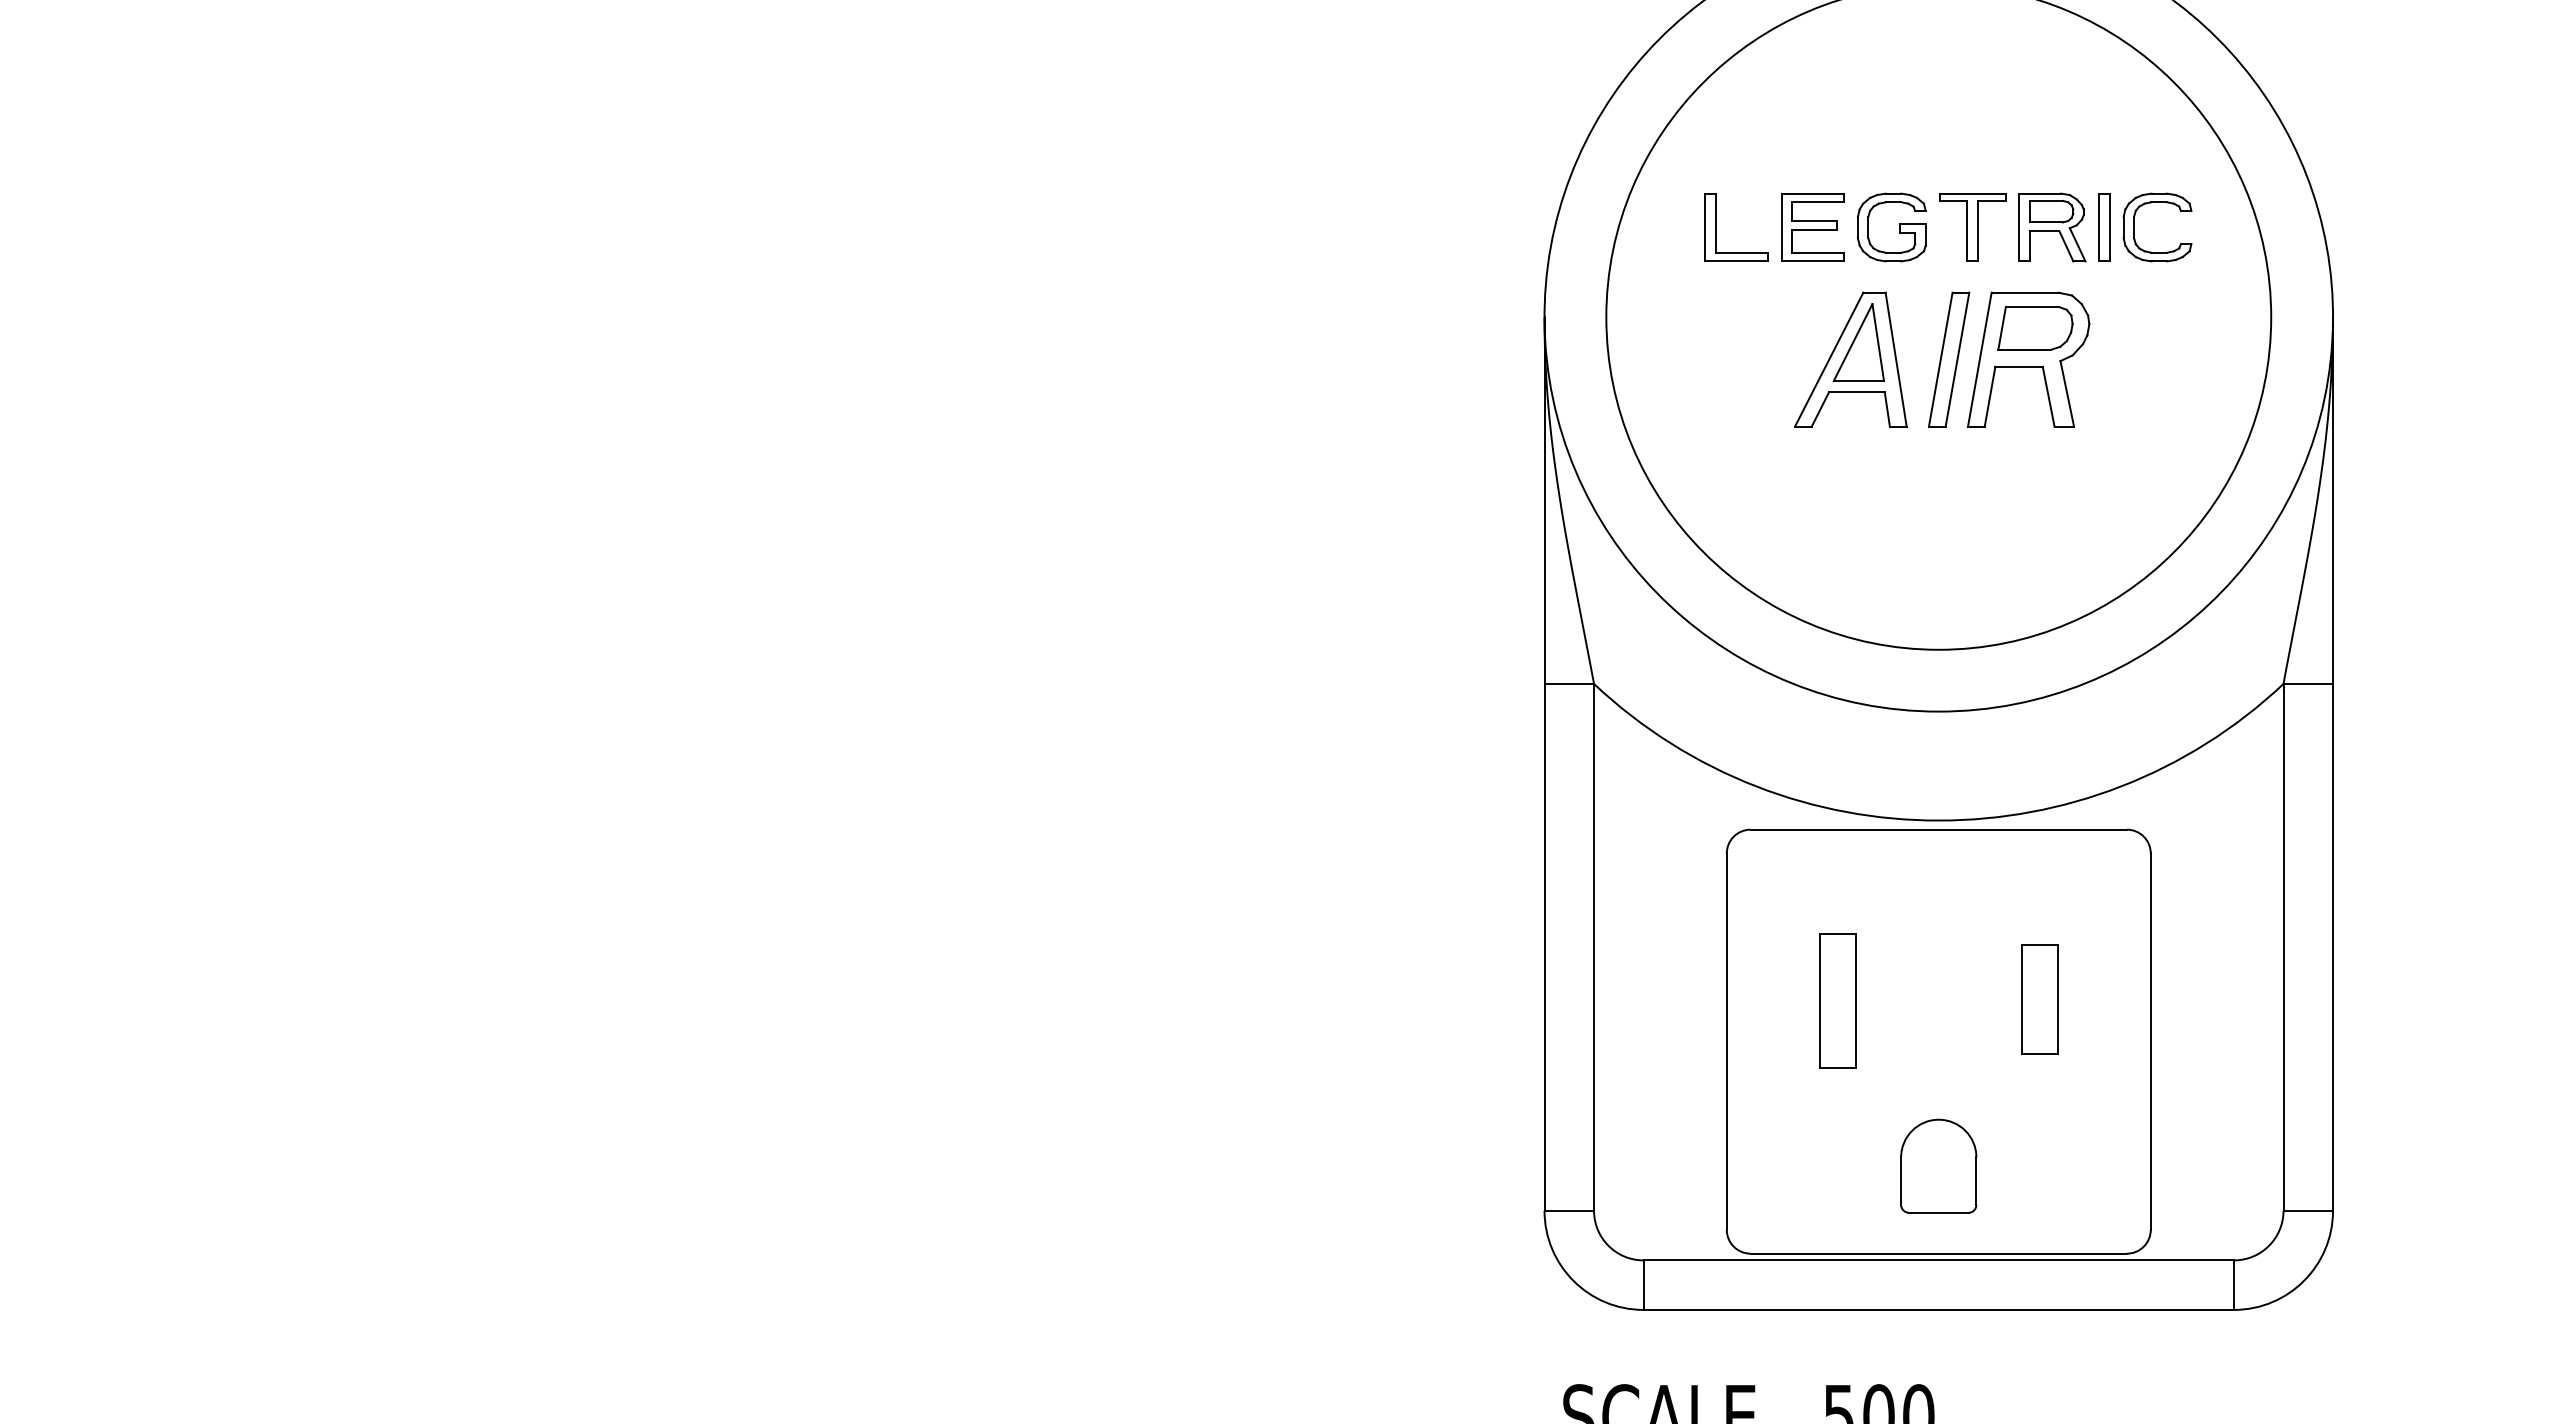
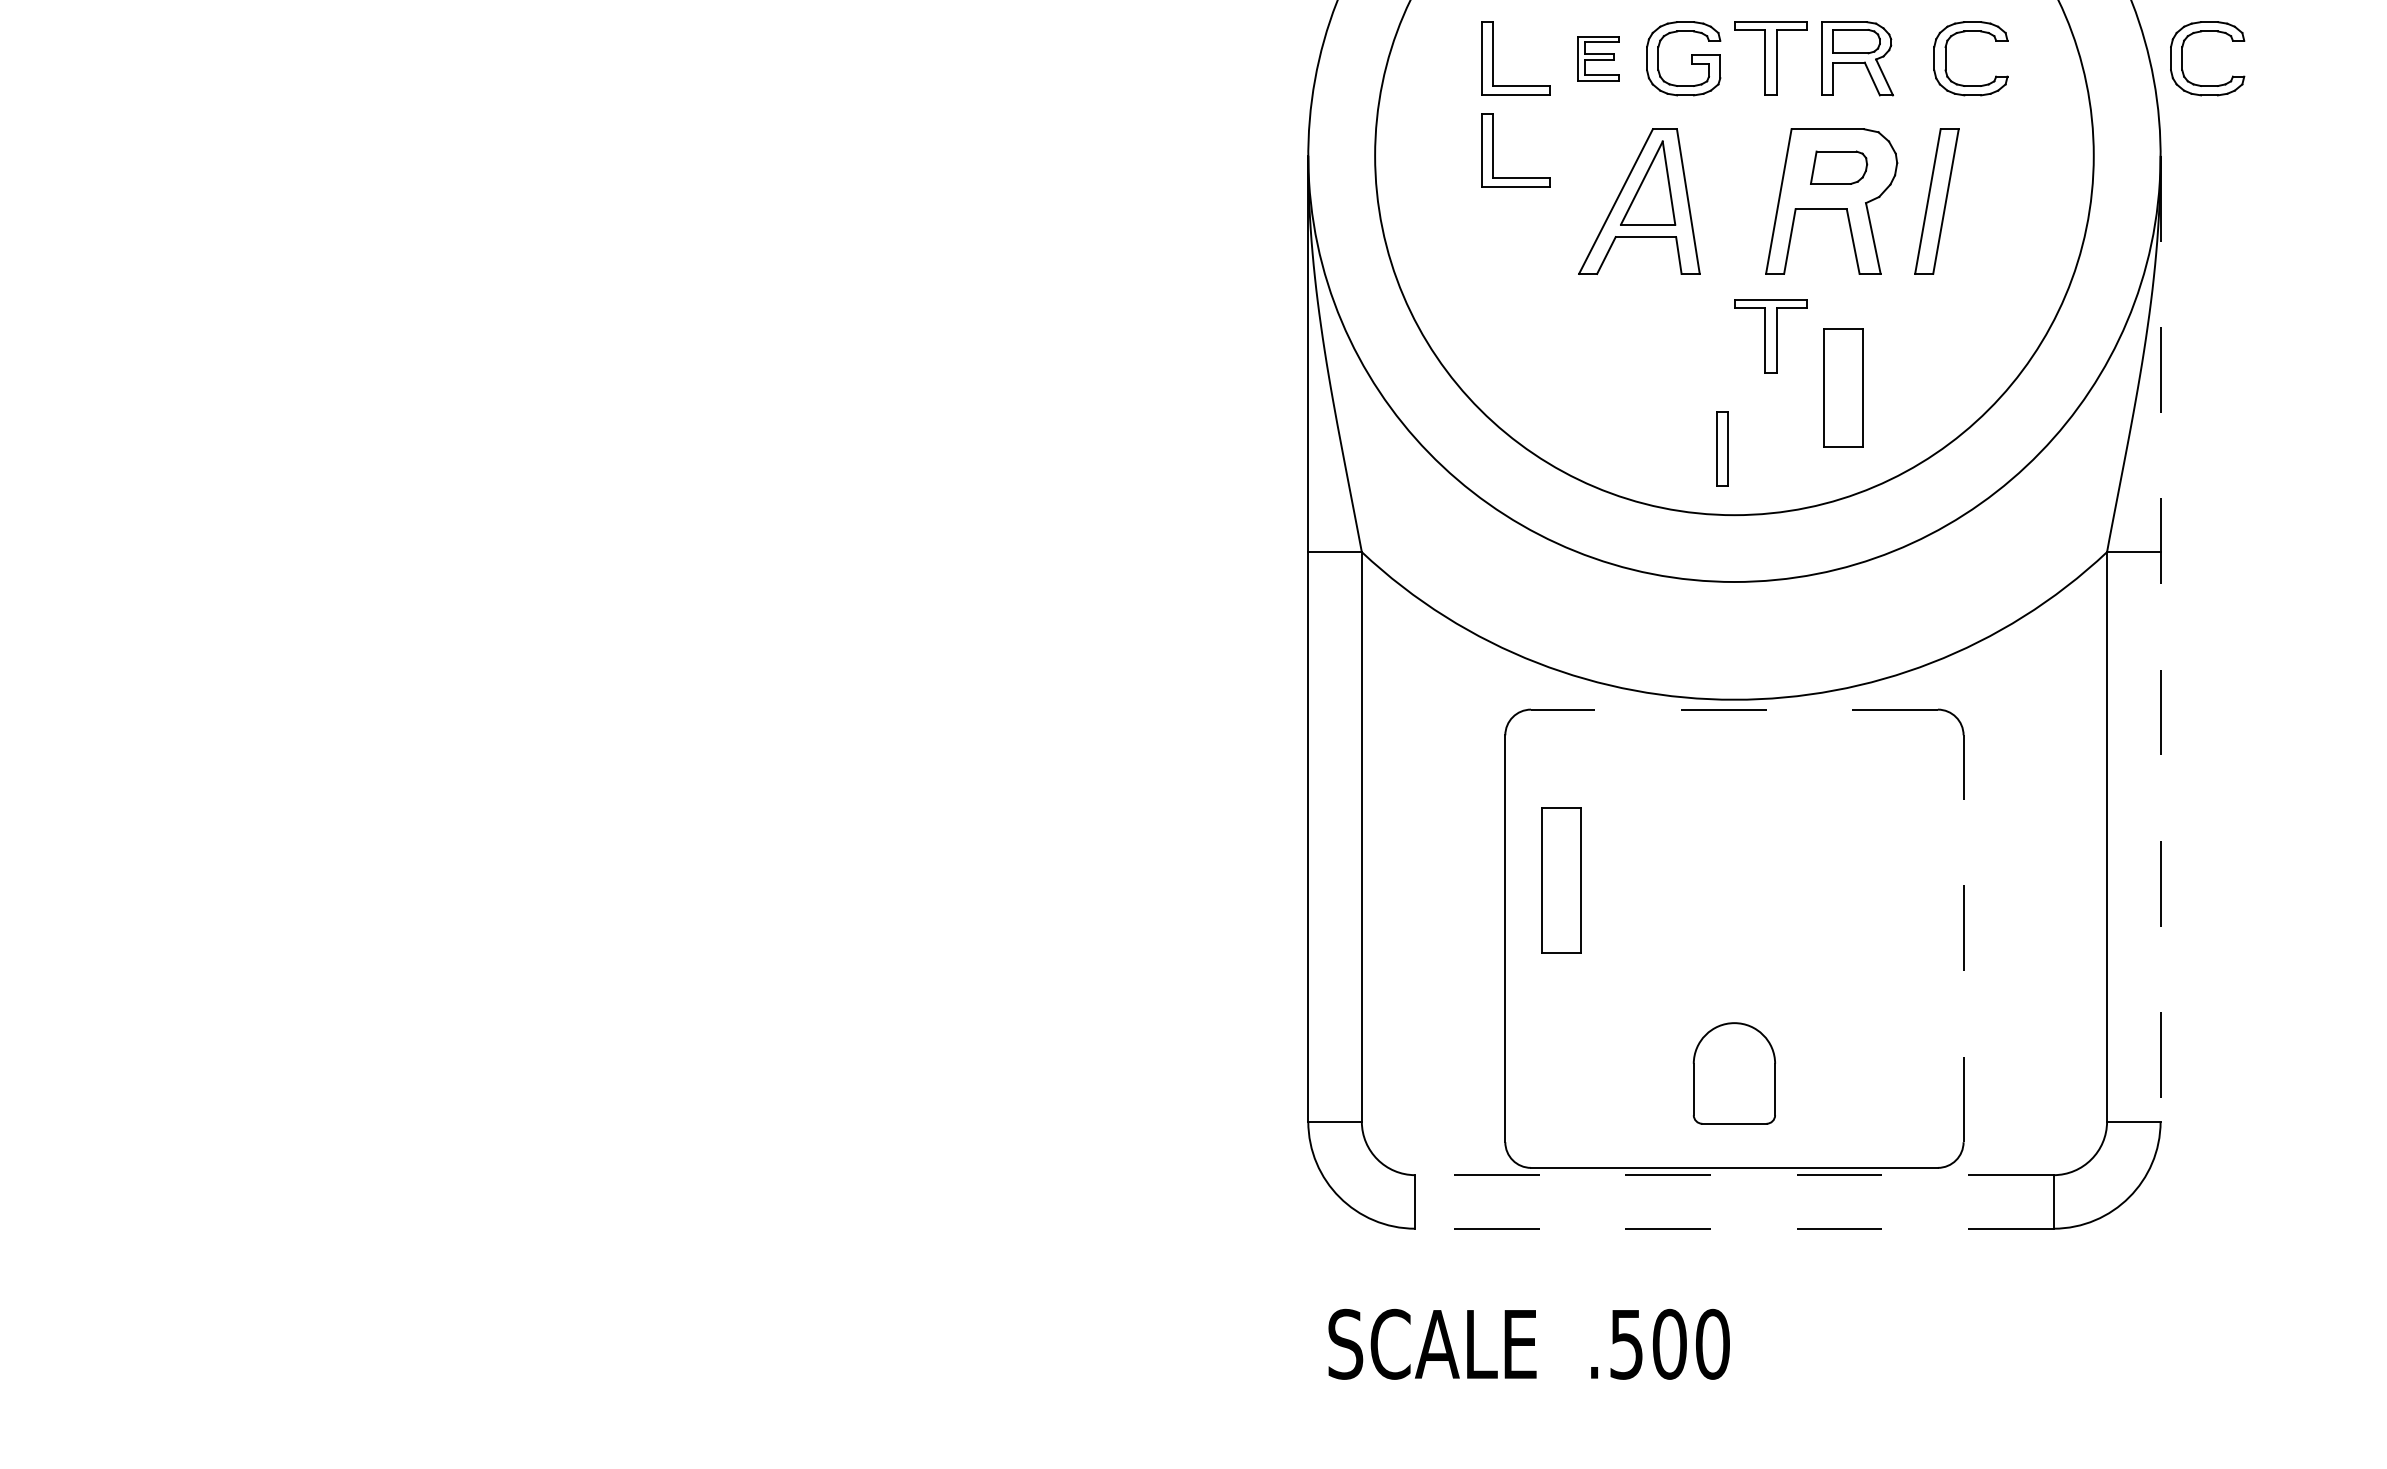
part: (1812, 227) -> (1597, 58), size x0.6
part: (2104, 227) -> (1722, 448), moved
part: (2353, 227) -> (2182, 58), added
part: (1716, 312) -> (1494, 150), added
part: (2035, 328) -> (1839, 167), size x0.7
part: (1949, 359) -> (1937, 201), moved
part: (1972, 484) -> (1770, 336), added
line: (2333, 764) -> (2161, 639), solid -> dashed
line: (1938, 829) -> (1734, 709), solid -> dashed
part: (2039, 999) -> (1843, 387), moved
part: (1837, 1000) -> (1561, 880), moved
line: (2150, 1041) -> (1963, 938), solid -> dashed
line: (1938, 1260) -> (1734, 1175), solid -> dashed
line: (1938, 1309) -> (1734, 1228), solid -> dashed

